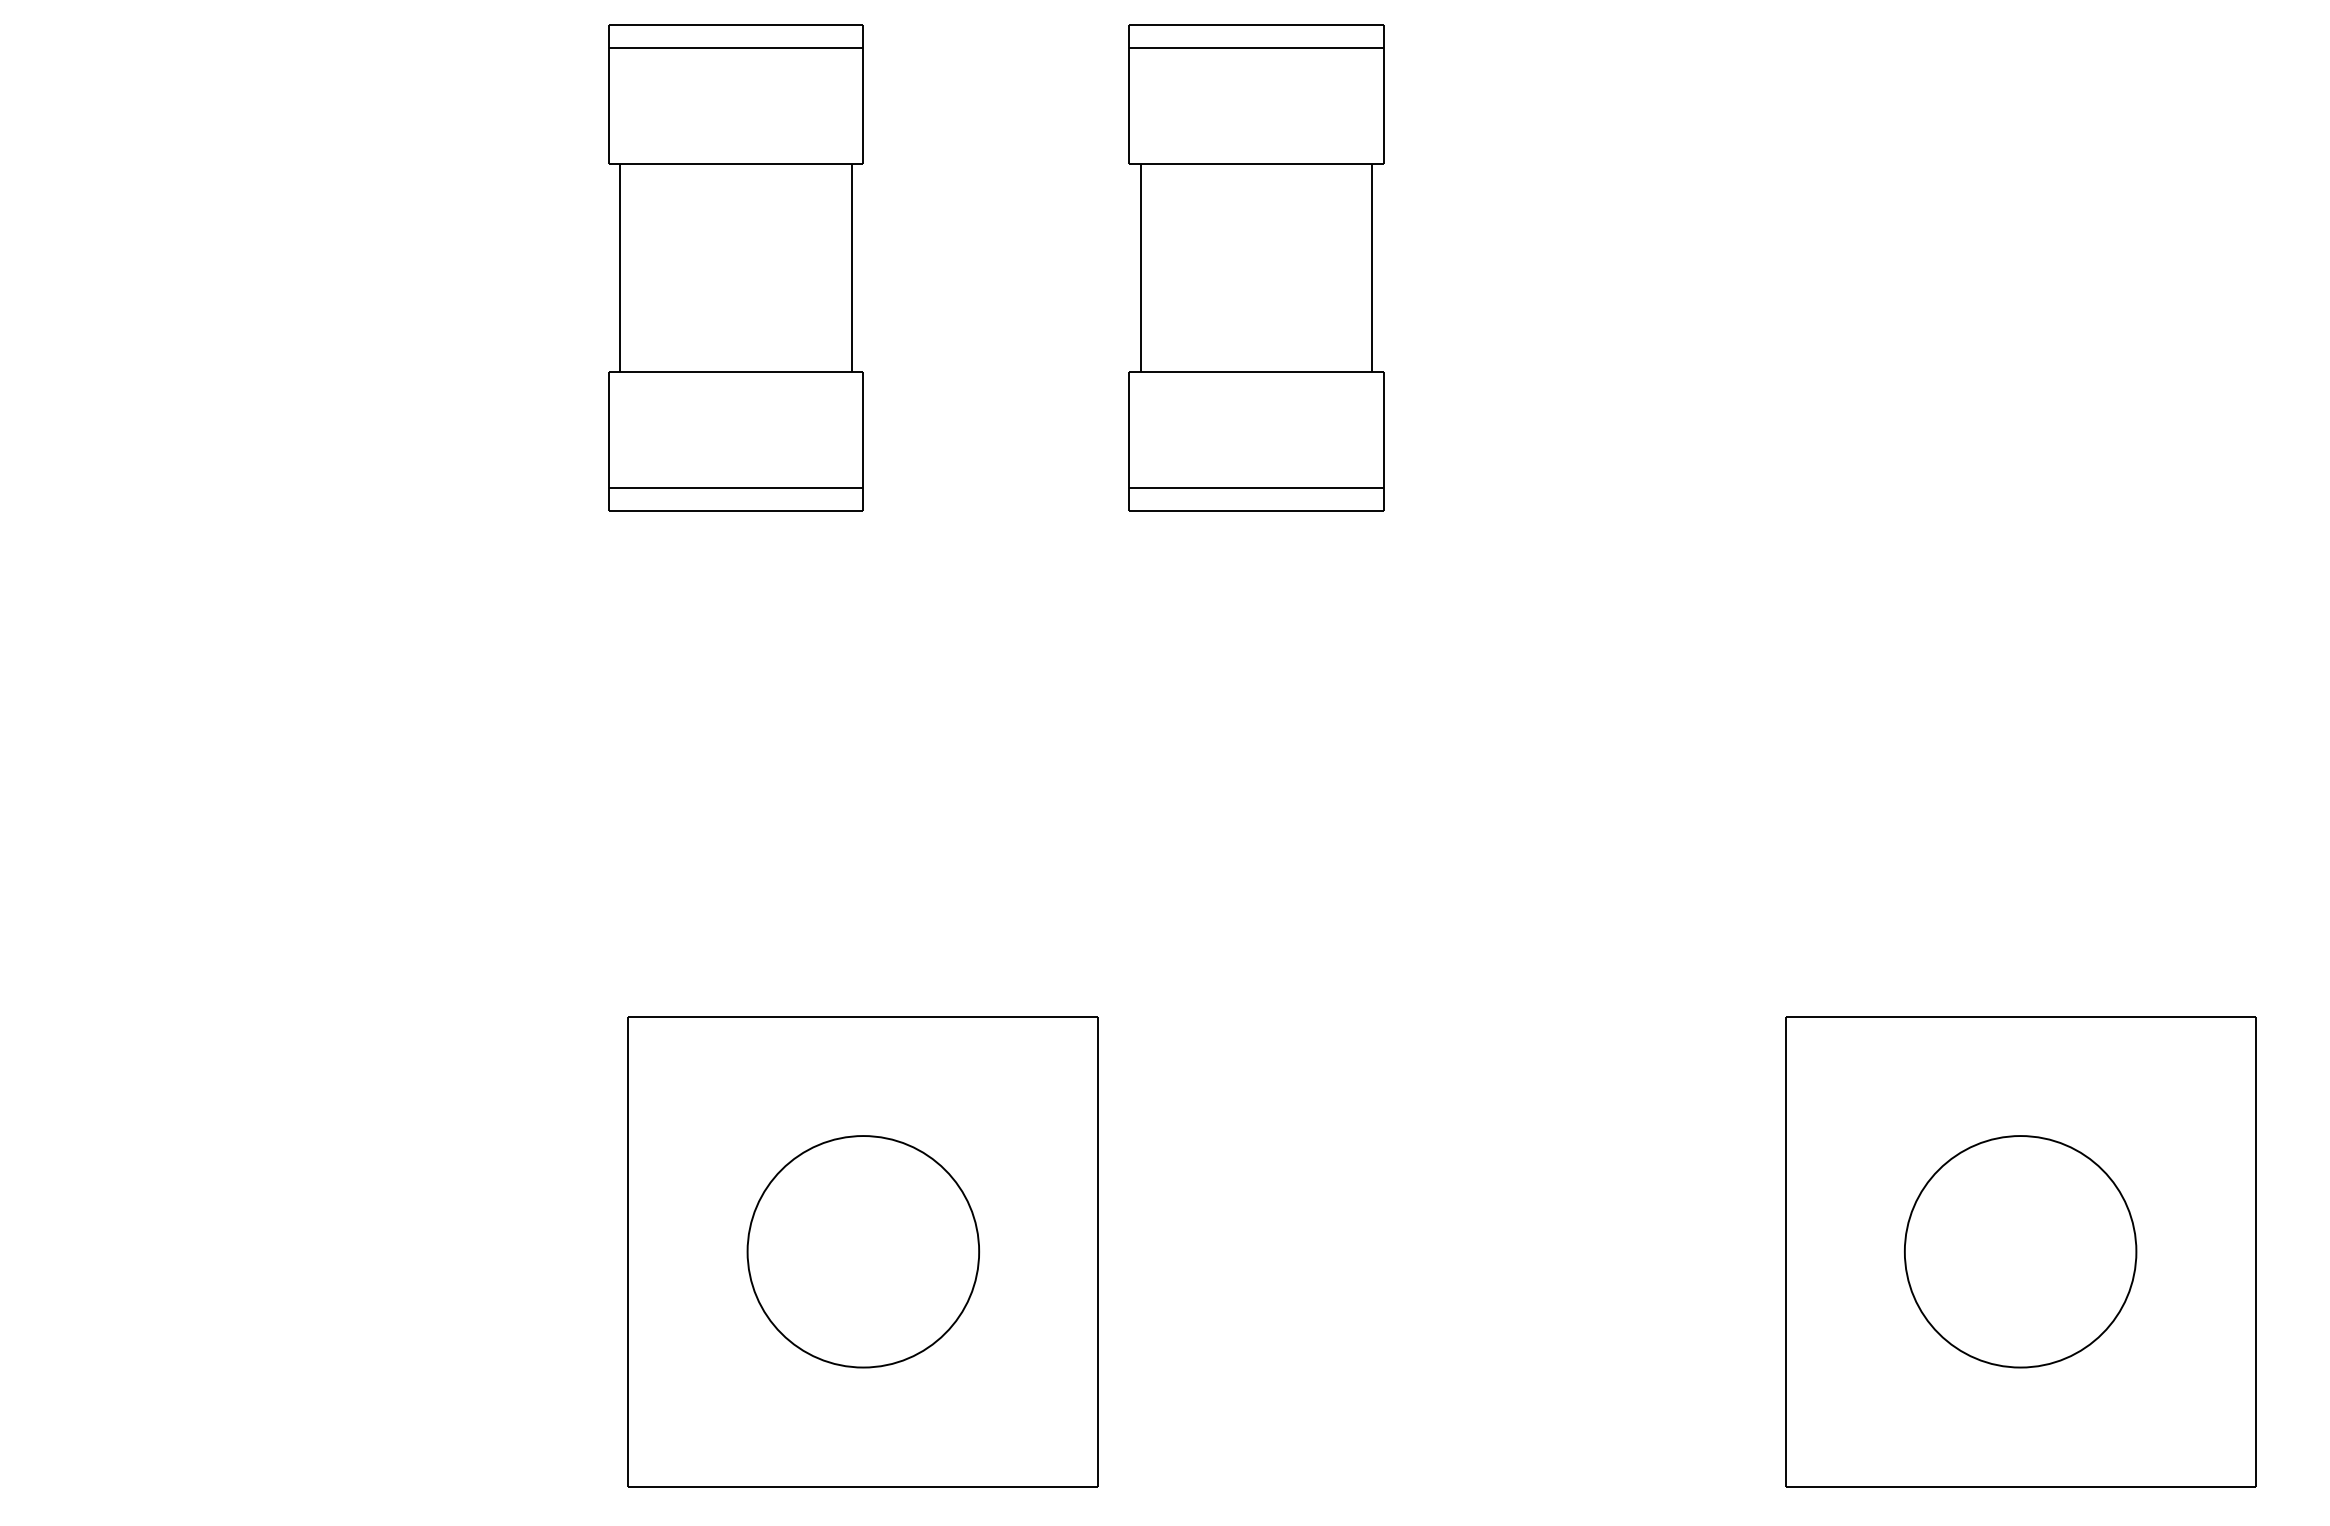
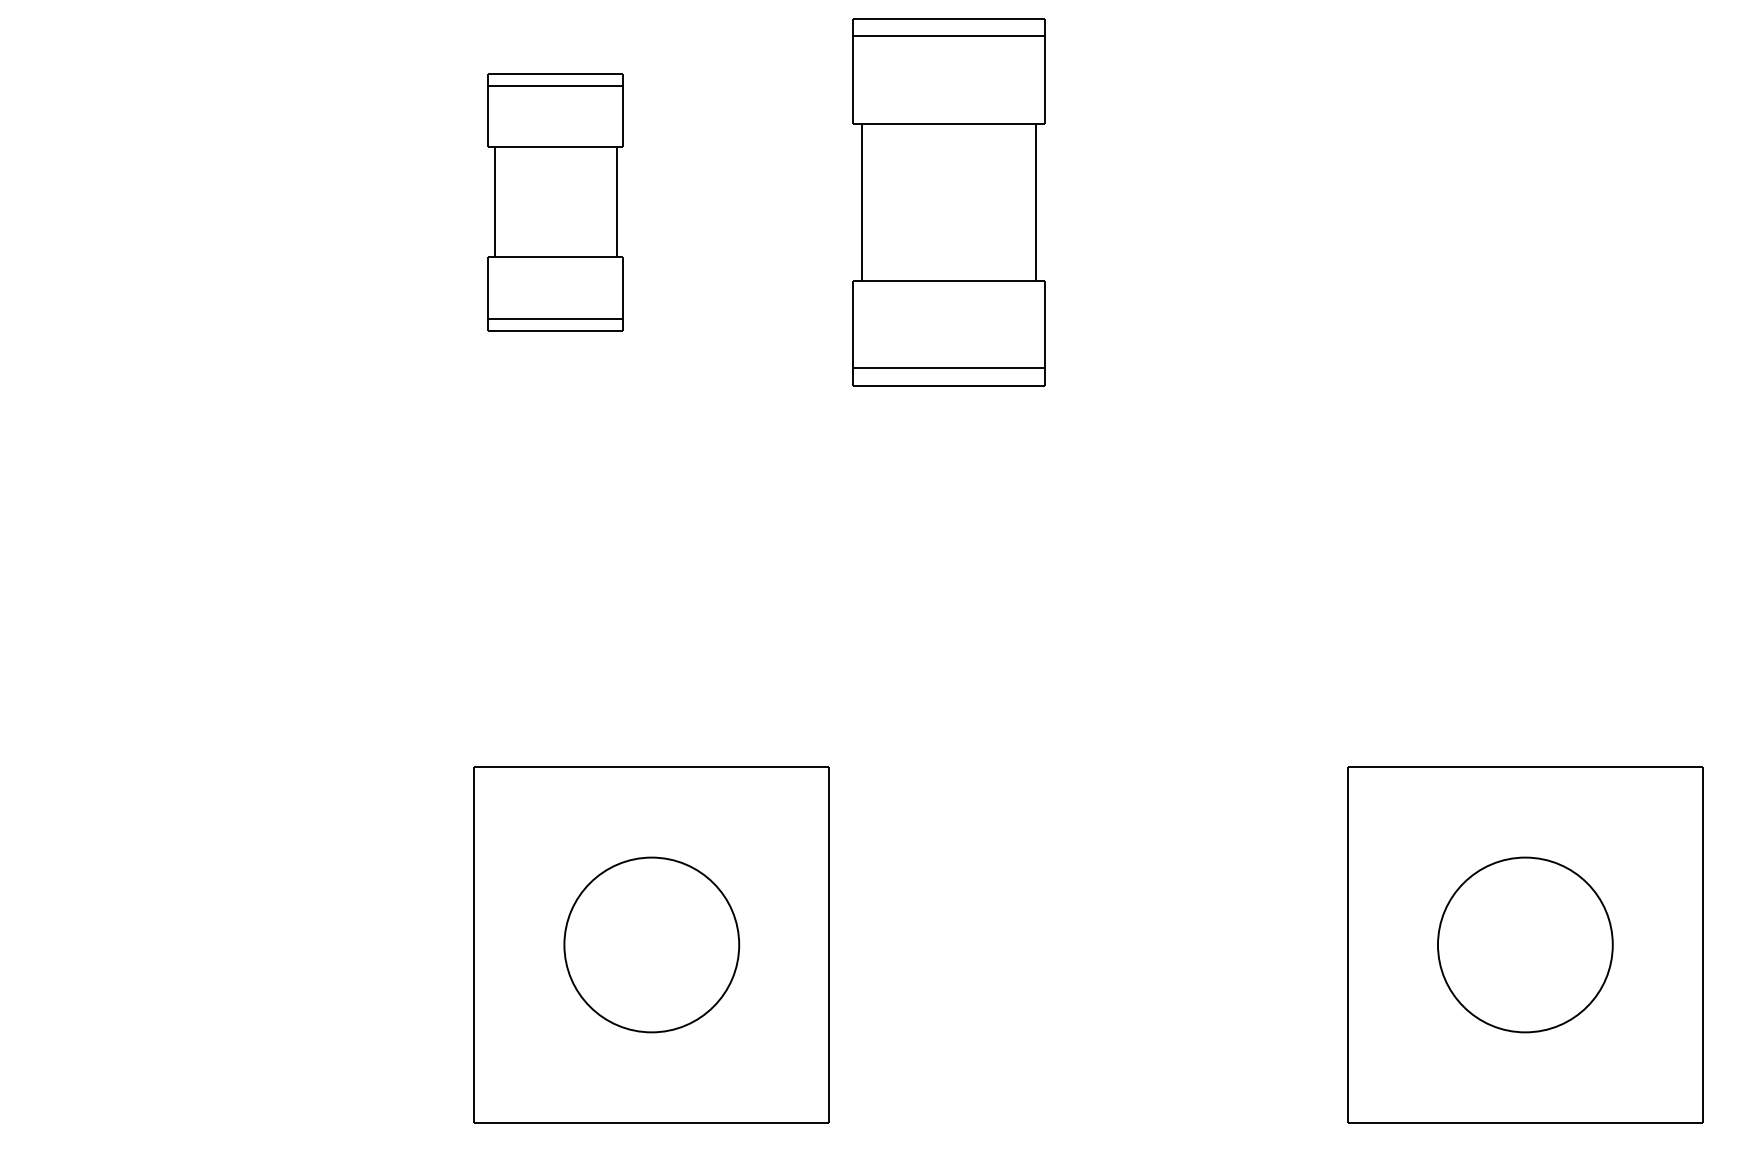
part: (735, 267) -> (555, 201), size x0.7

